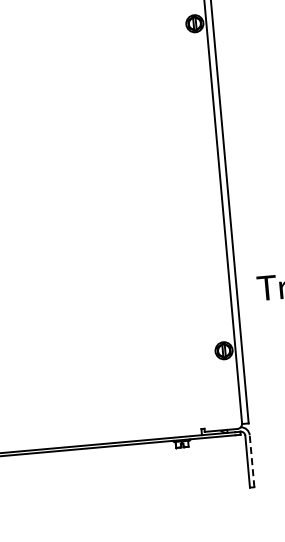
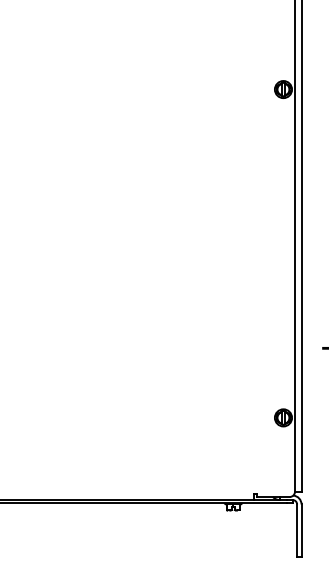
line: (251, 460) -> (301, 529), dashed -> solid

